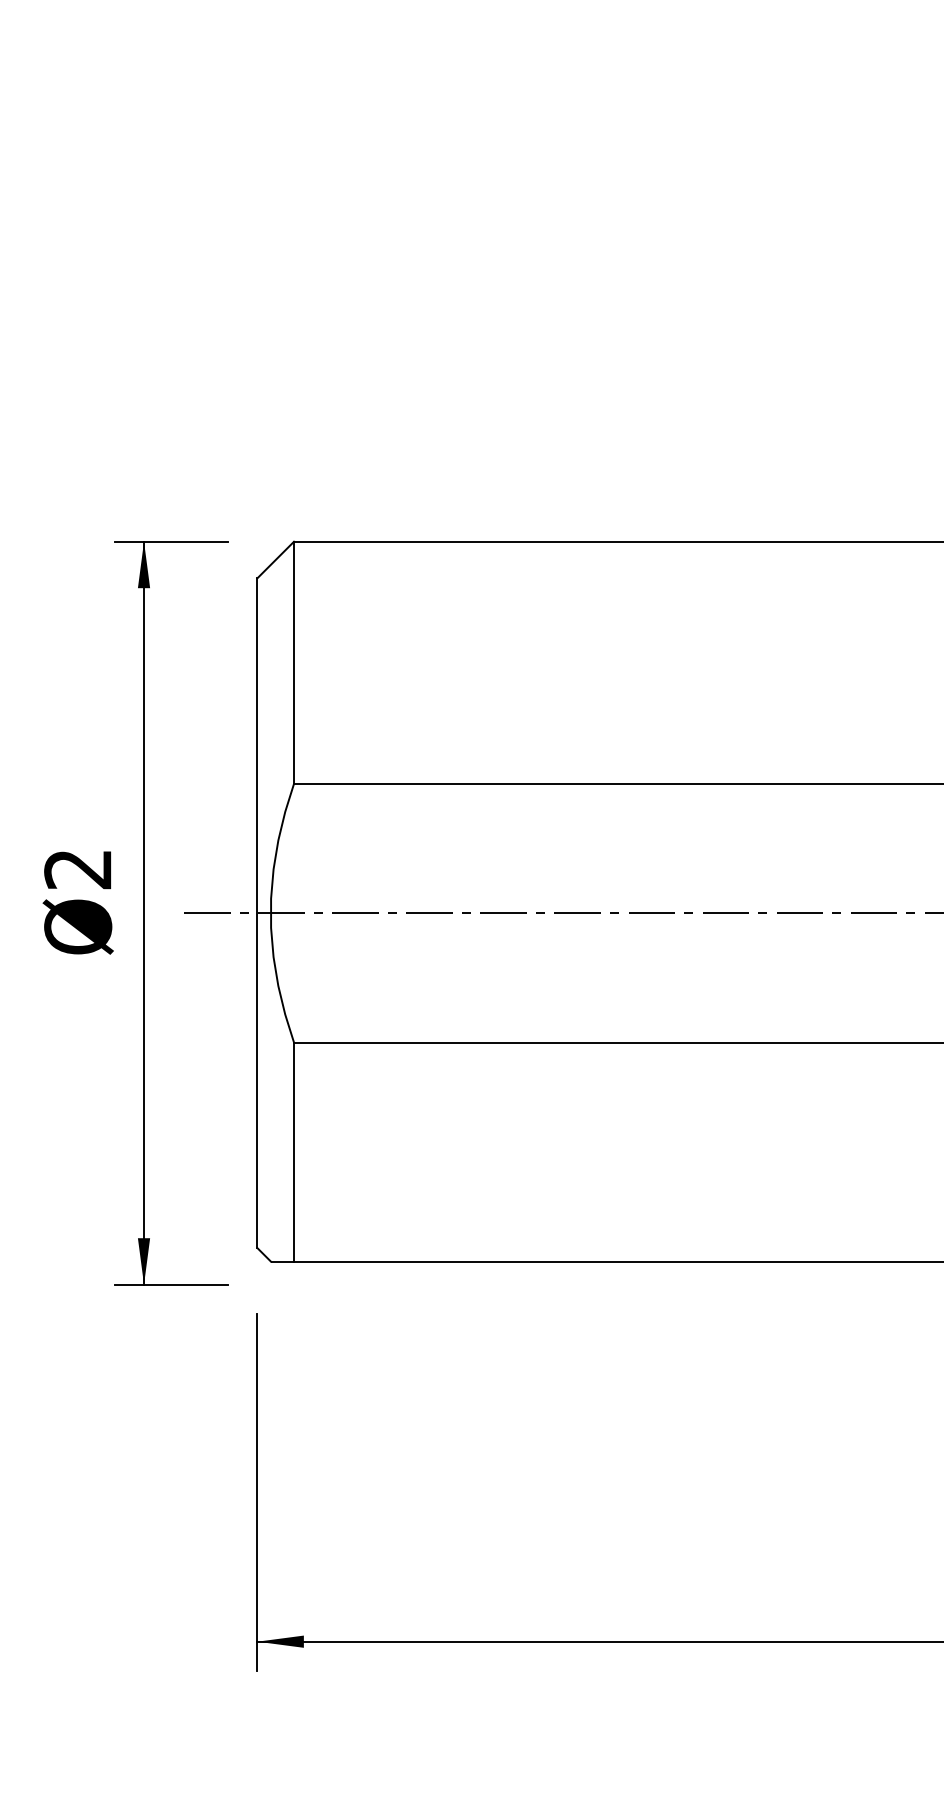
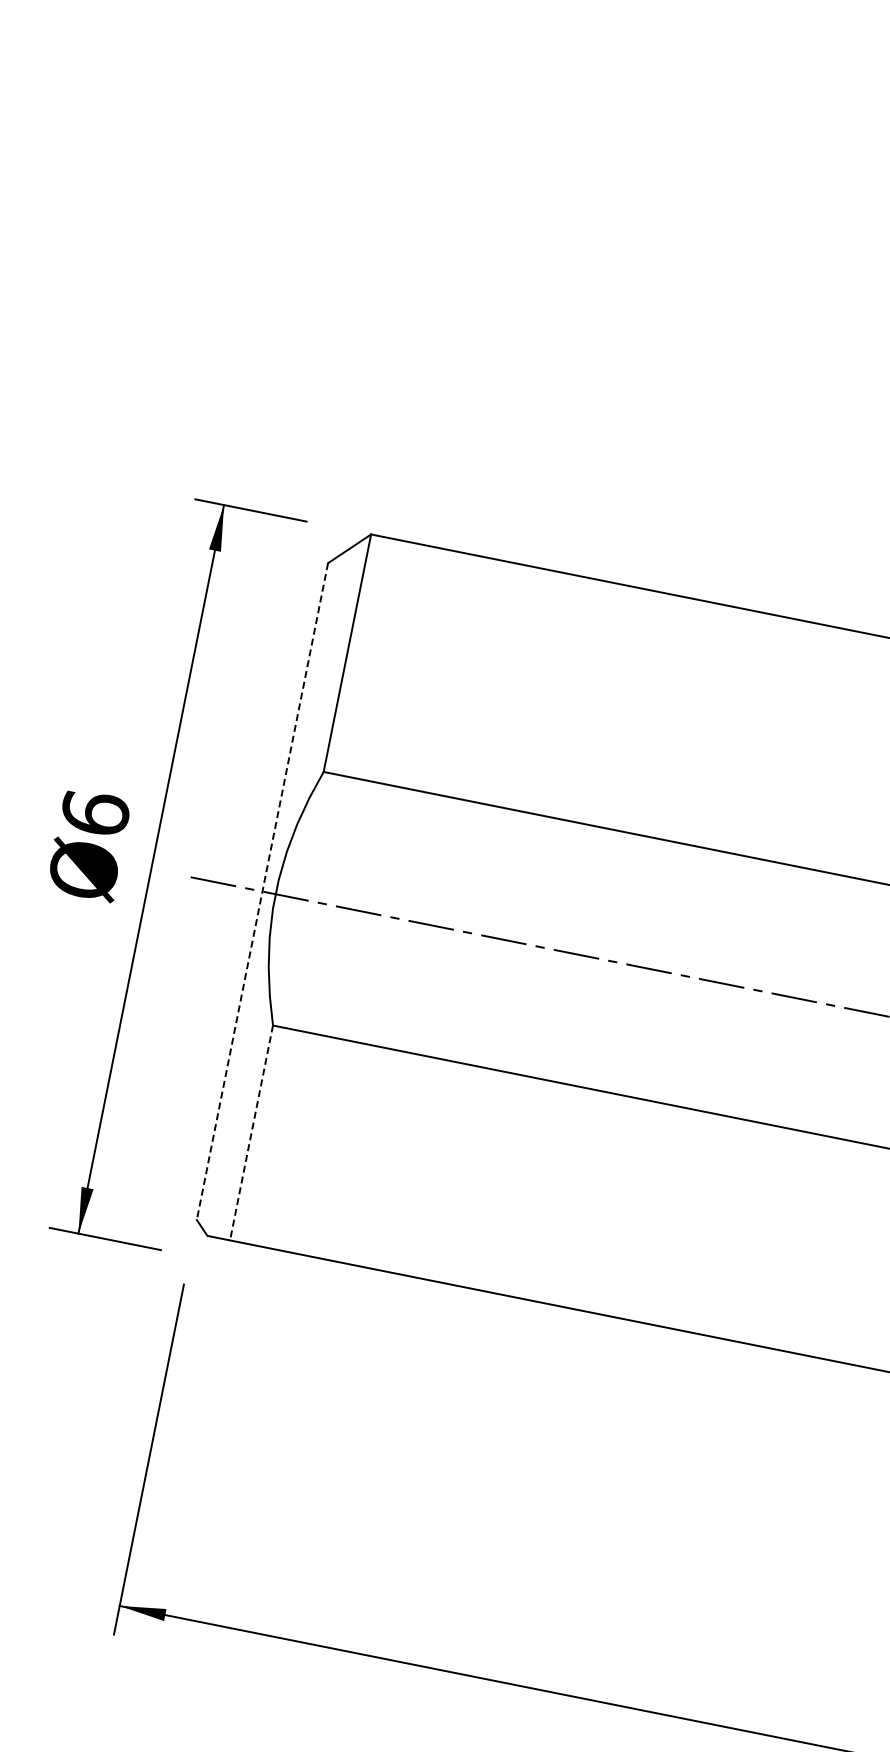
text: (78, 868) -> (95, 812), Ø2 -> Ø6
line: (257, 913) -> (262, 891), solid -> dashed
line: (294, 1152) -> (251, 1133), solid -> dashed

